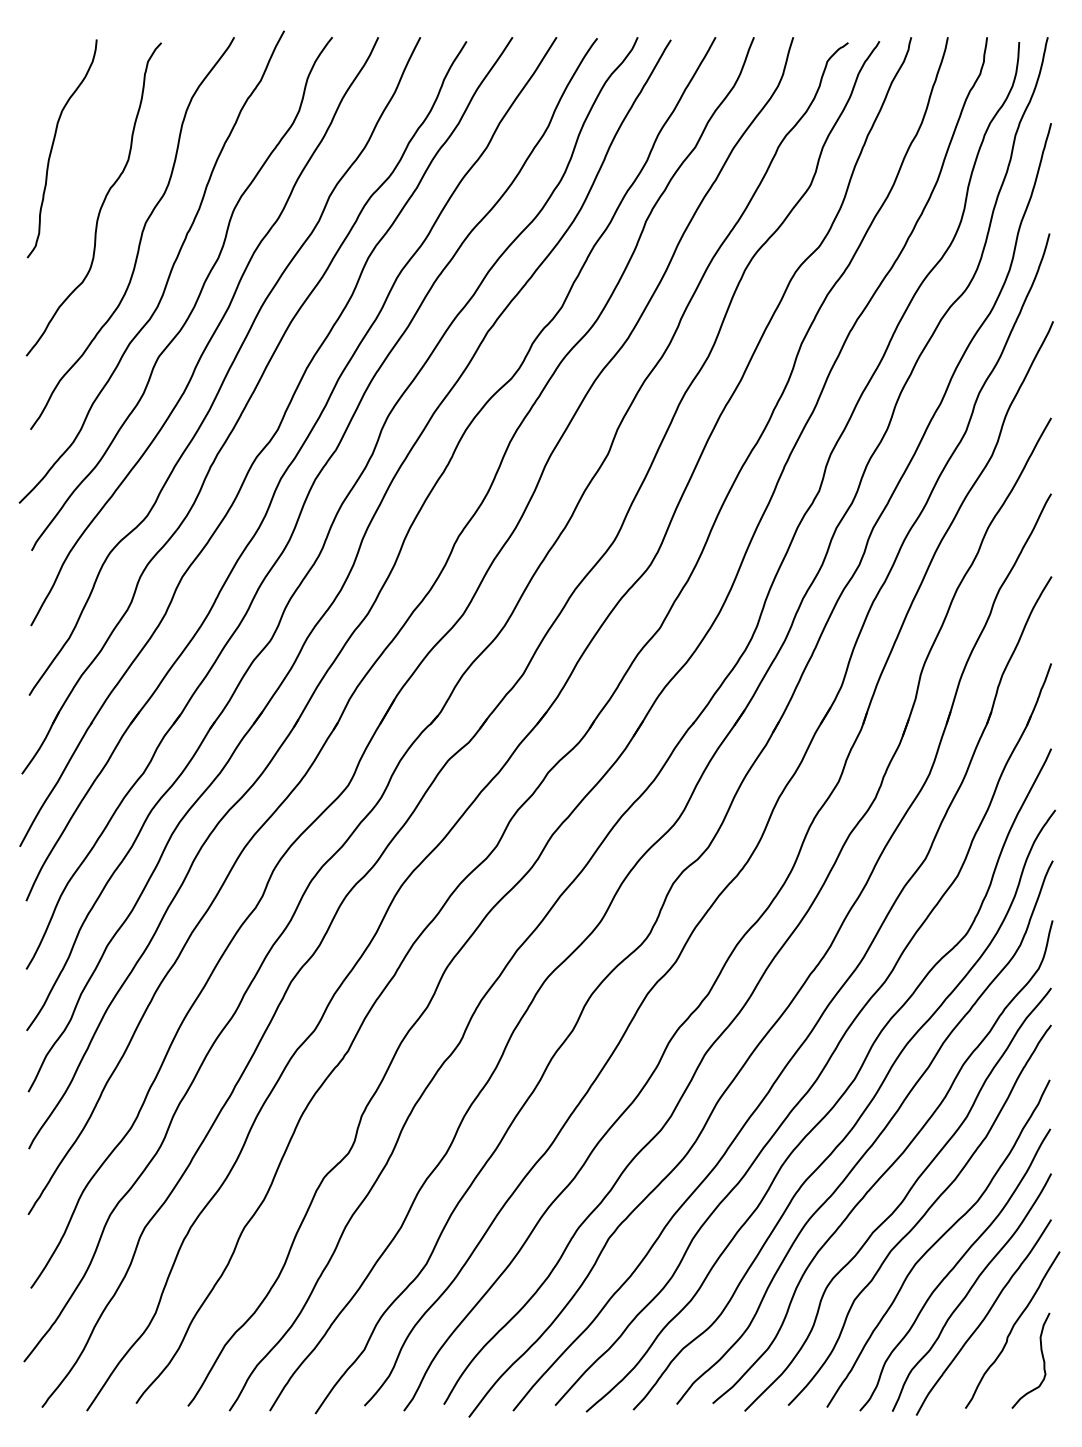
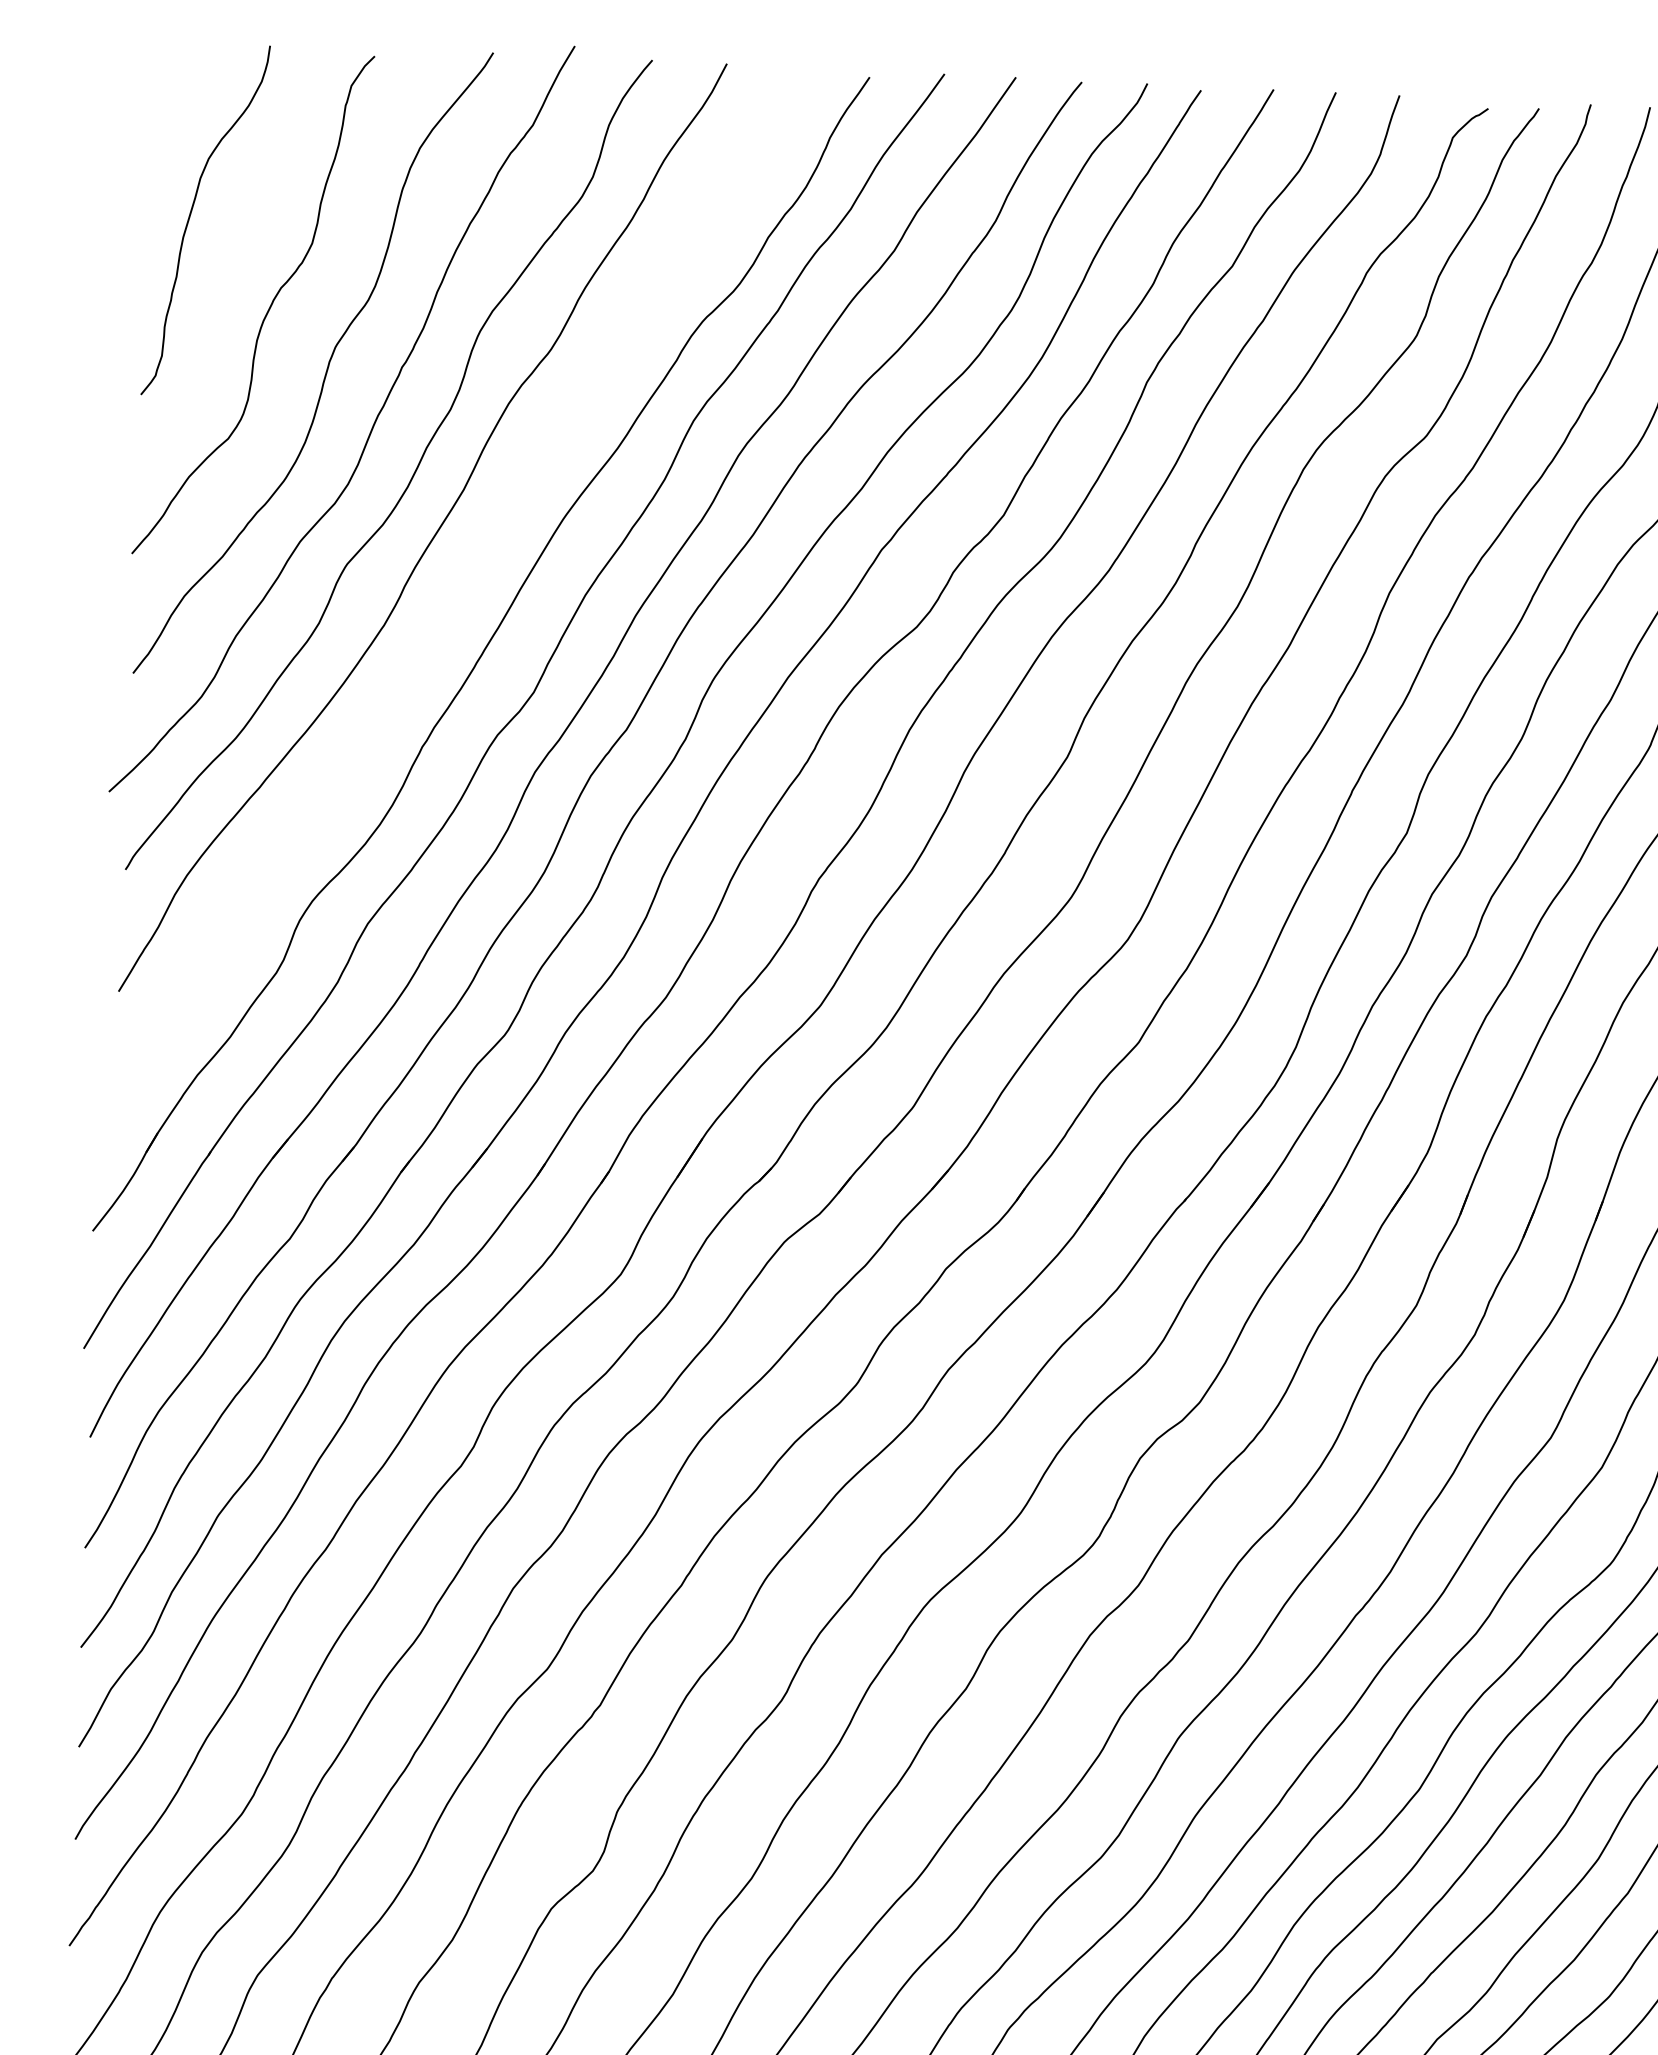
curve: (228, 368) -> (458, 589), removed

